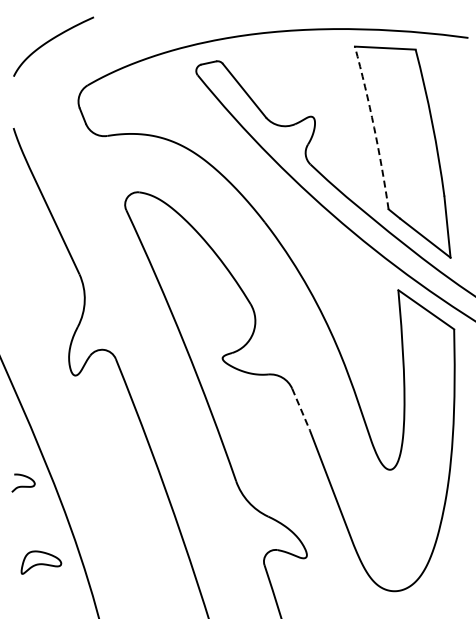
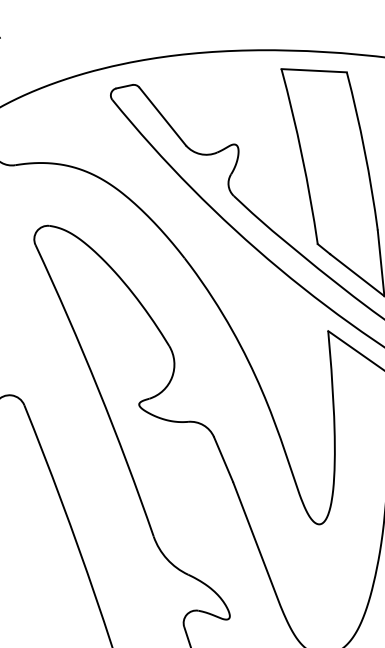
arc: (374, 127) -> (302, 156), dashed -> solid
line: (301, 409) -> (224, 459), dashed -> solid

